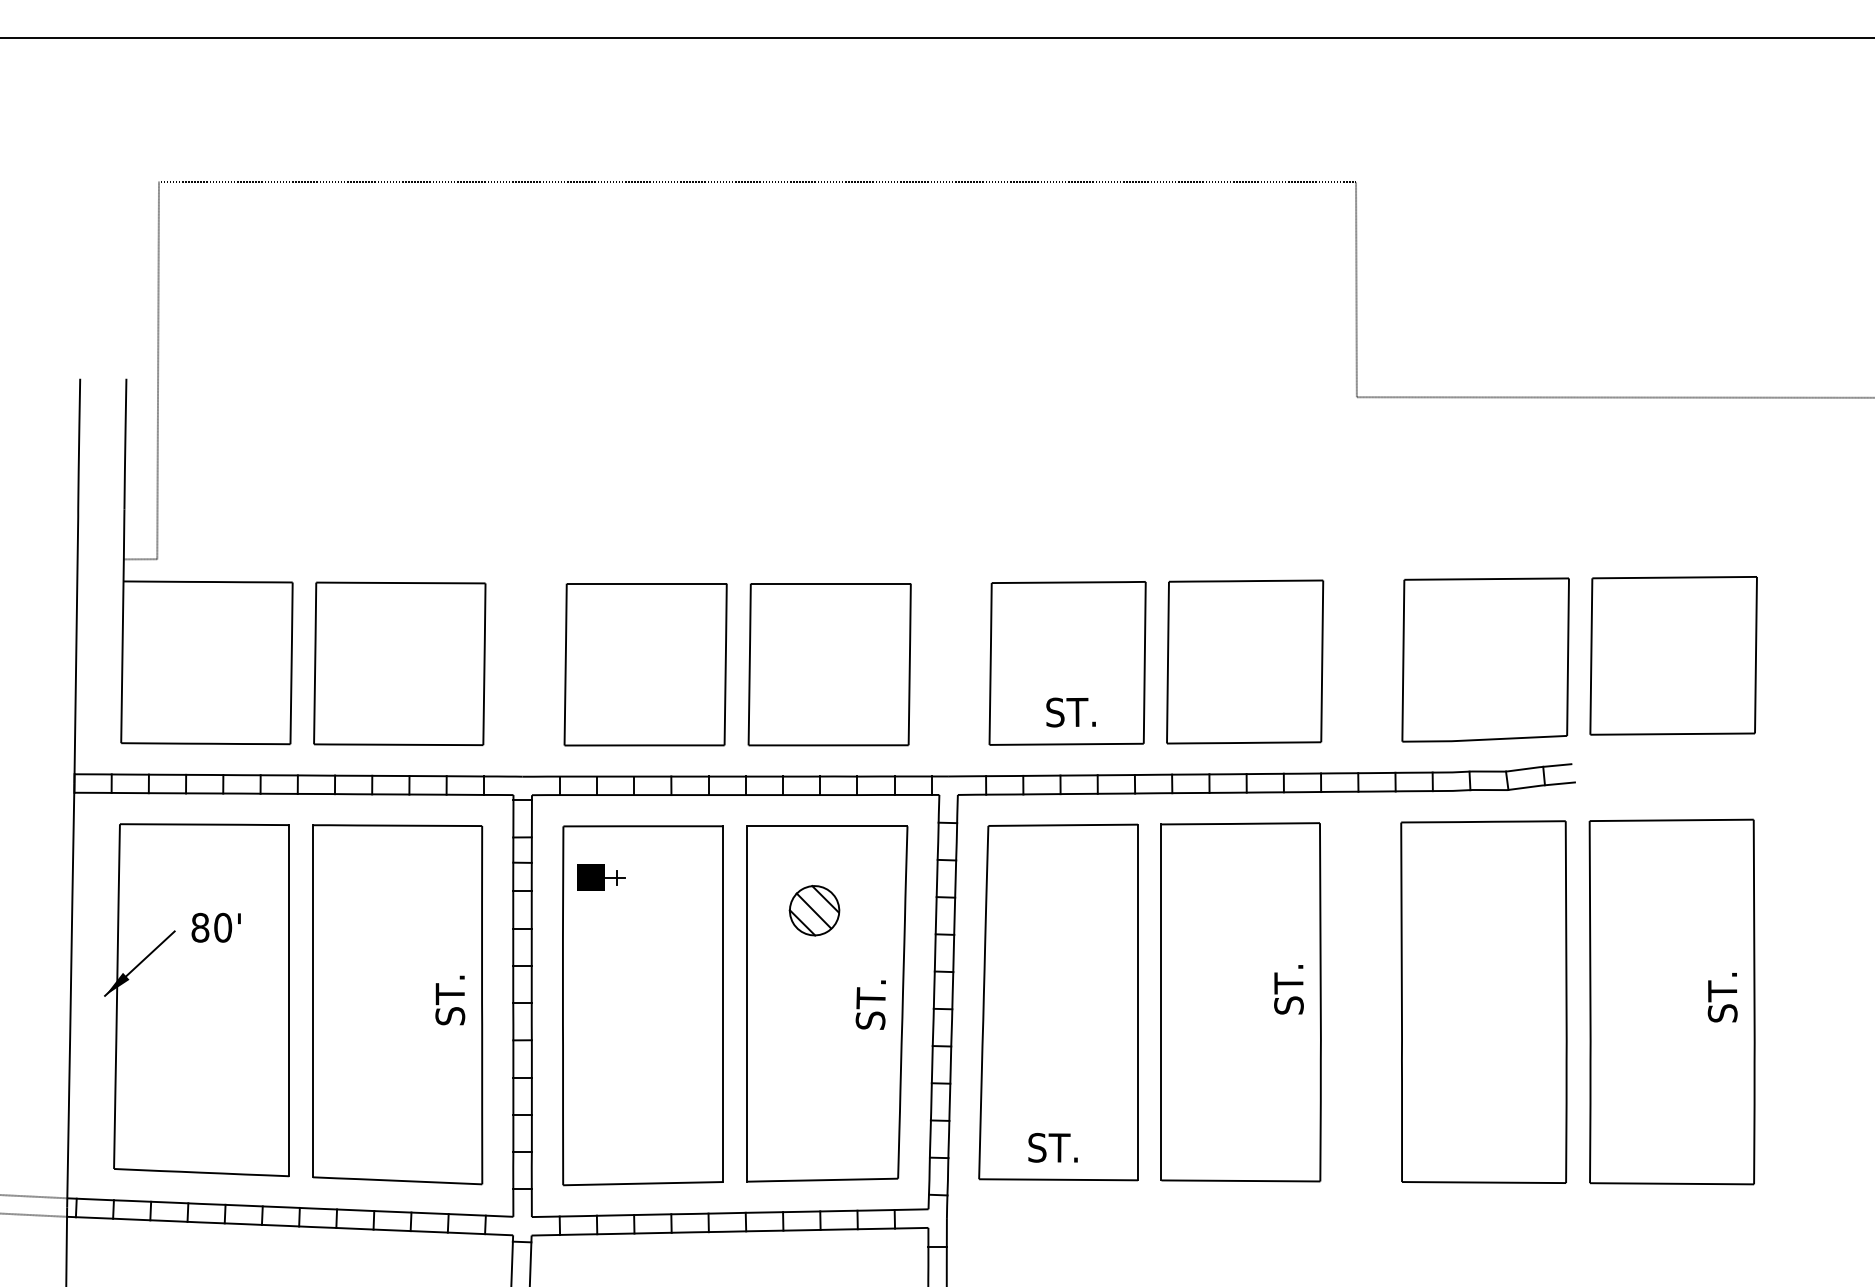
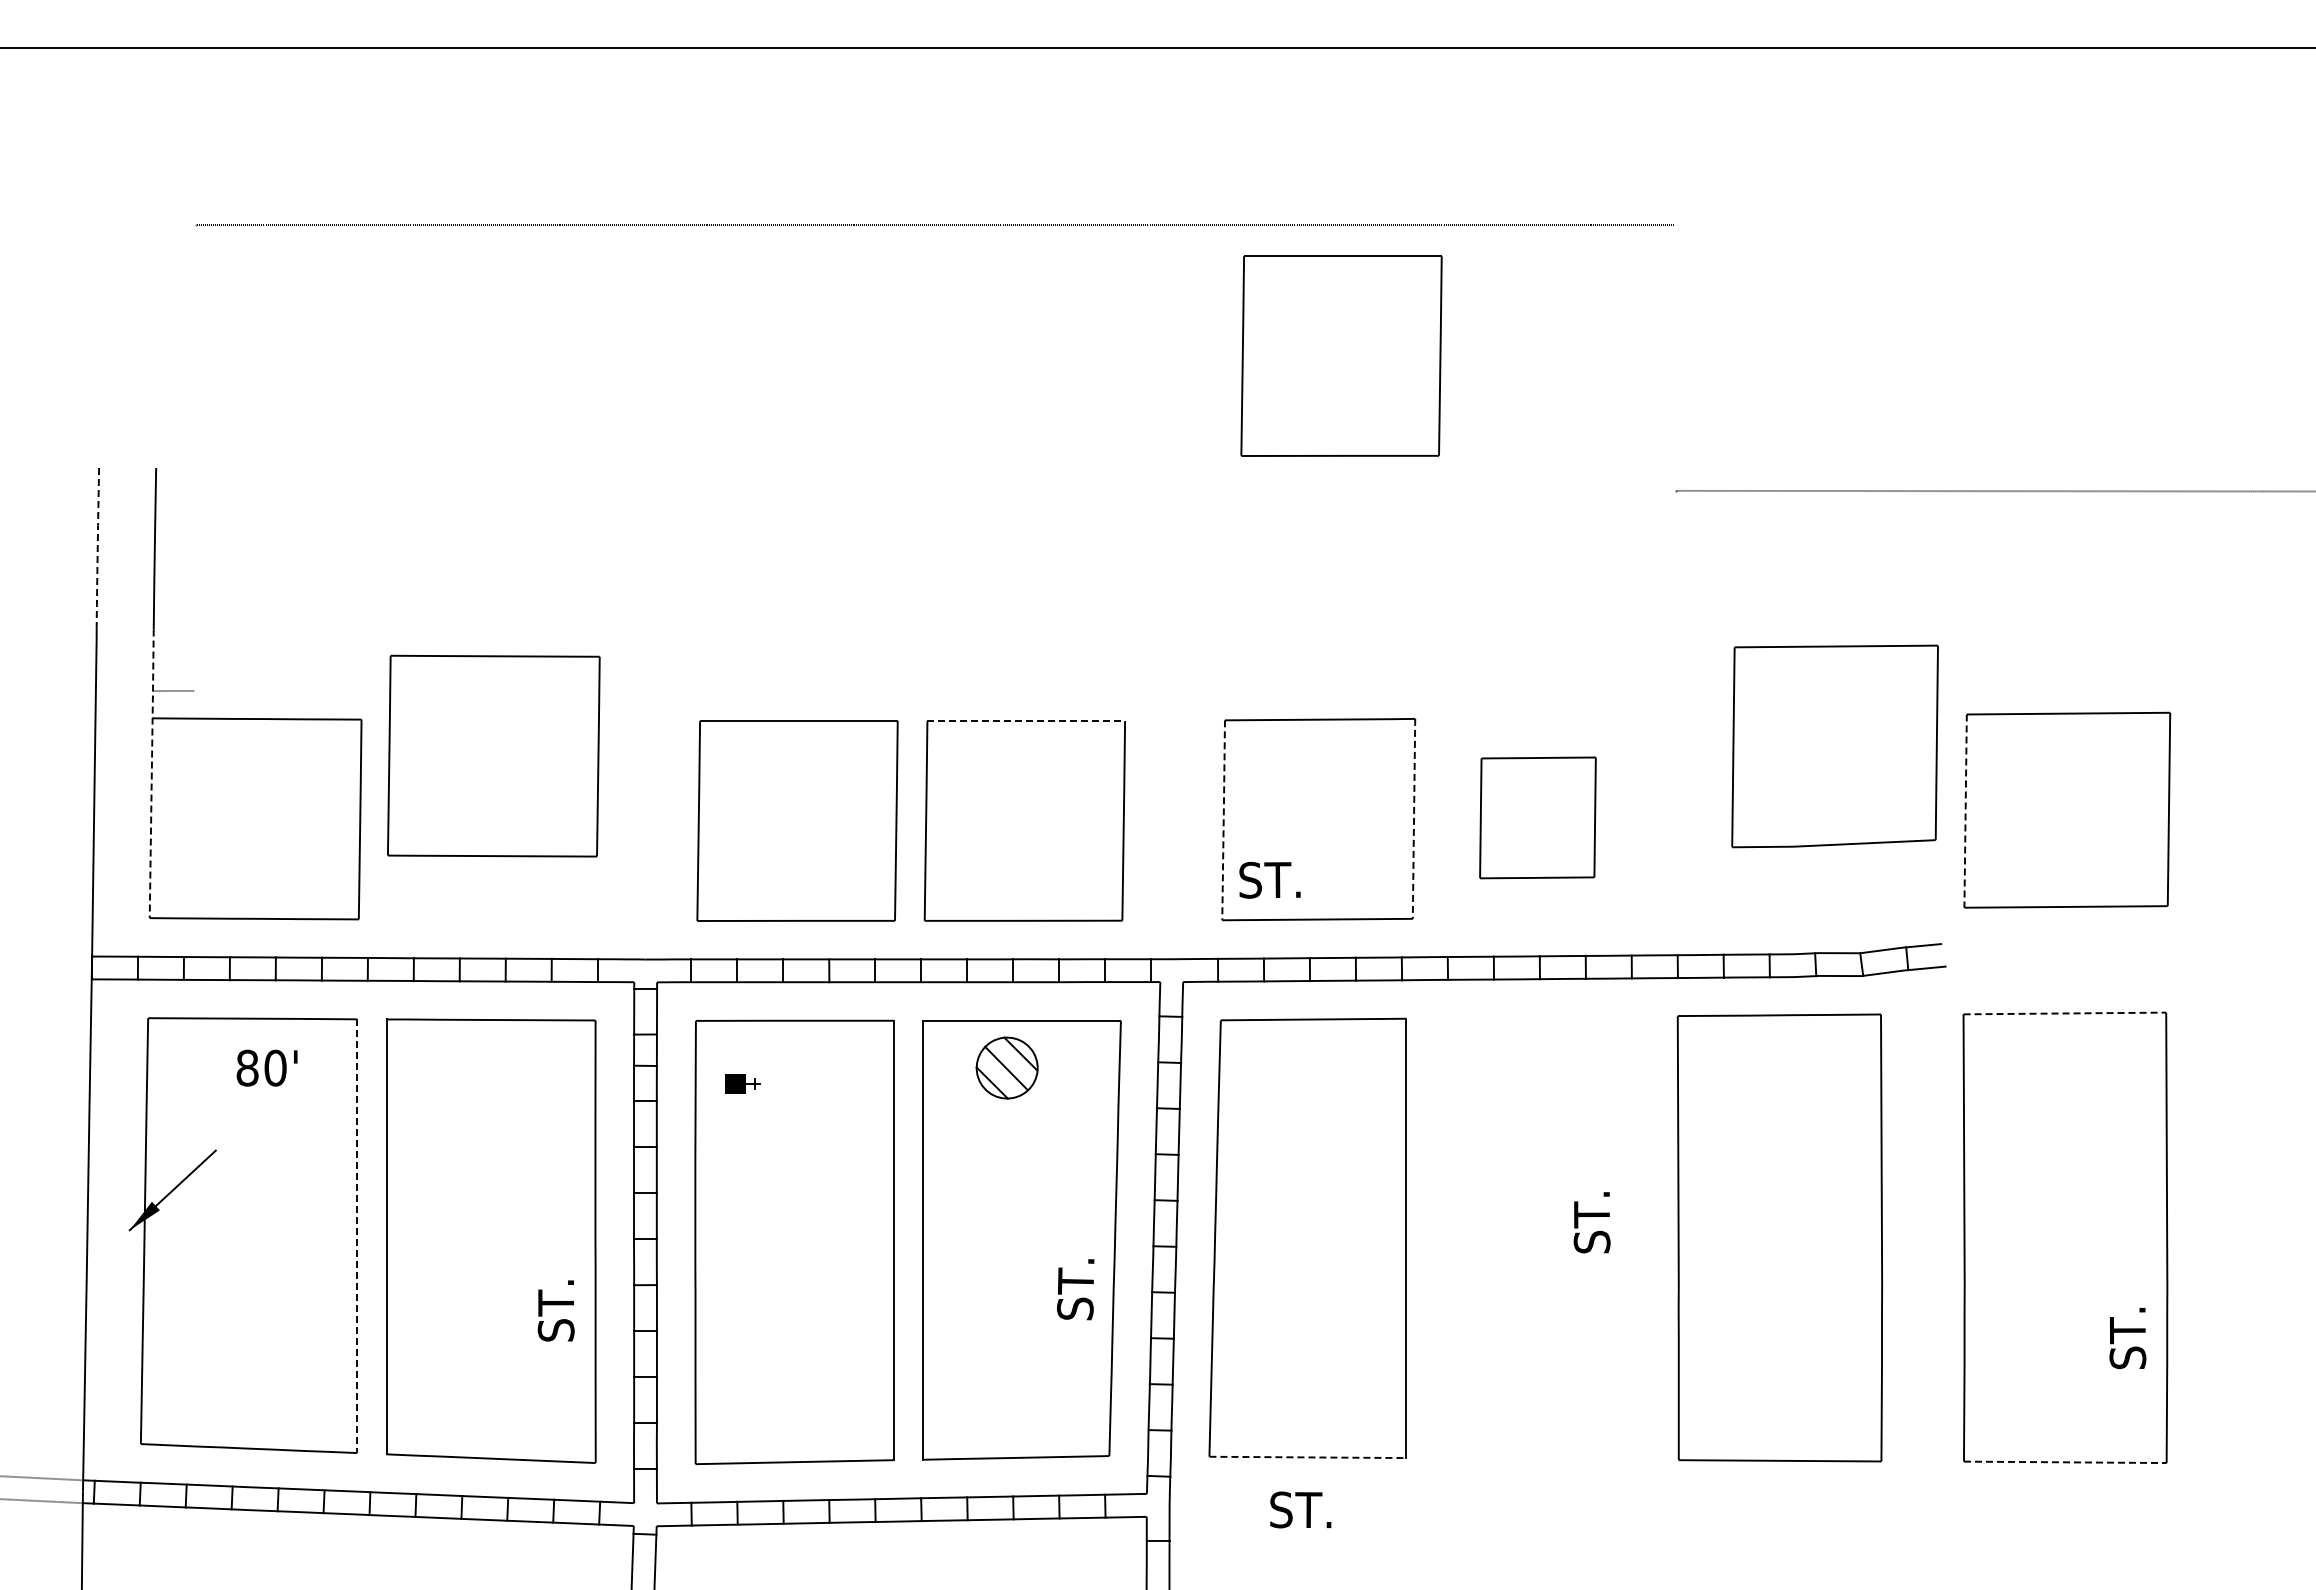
part: (1086, 287) -> (1341, 355), added
line: (1355, 289) -> (1674, 357), removed
line: (158, 370) -> (195, 457), removed
line: (78, 443) -> (97, 548), solid -> dashed
line: (830, 583) -> (1025, 721), solid -> dashed
line: (122, 625) -> (151, 772), solid -> dashed
line: (1591, 656) -> (1965, 811), solid -> dashed
part: (1485, 660) -> (1834, 746), moved
part: (1244, 661) -> (1537, 817), size x0.6
line: (1145, 662) -> (1414, 818), solid -> dashed
part: (399, 663) -> (493, 755), moved
line: (990, 663) -> (1223, 819), solid -> dashed
text: (1070, 711) -> (1269, 879), moved
line: (1672, 820) -> (2065, 1013), solid -> dashed
part: (601, 877) -> (742, 1083), size x0.6
part: (814, 910) -> (1006, 1067), moved
text: (215, 927) -> (266, 1067), moved
text: (1722, 997) -> (2127, 1338), moved
line: (289, 1000) -> (357, 1236), solid -> dashed
text: (449, 1000) -> (555, 1310), moved
part: (1483, 1001) -> (1779, 1237), moved
part: (1241, 1002) -> (1533, 1238), removed
text: (870, 1004) -> (1075, 1289), moved
text: (1052, 1147) -> (1300, 1509), moved
line: (1059, 1179) -> (1308, 1457), solid -> dashed
line: (1672, 1183) -> (2065, 1462), solid -> dashed

